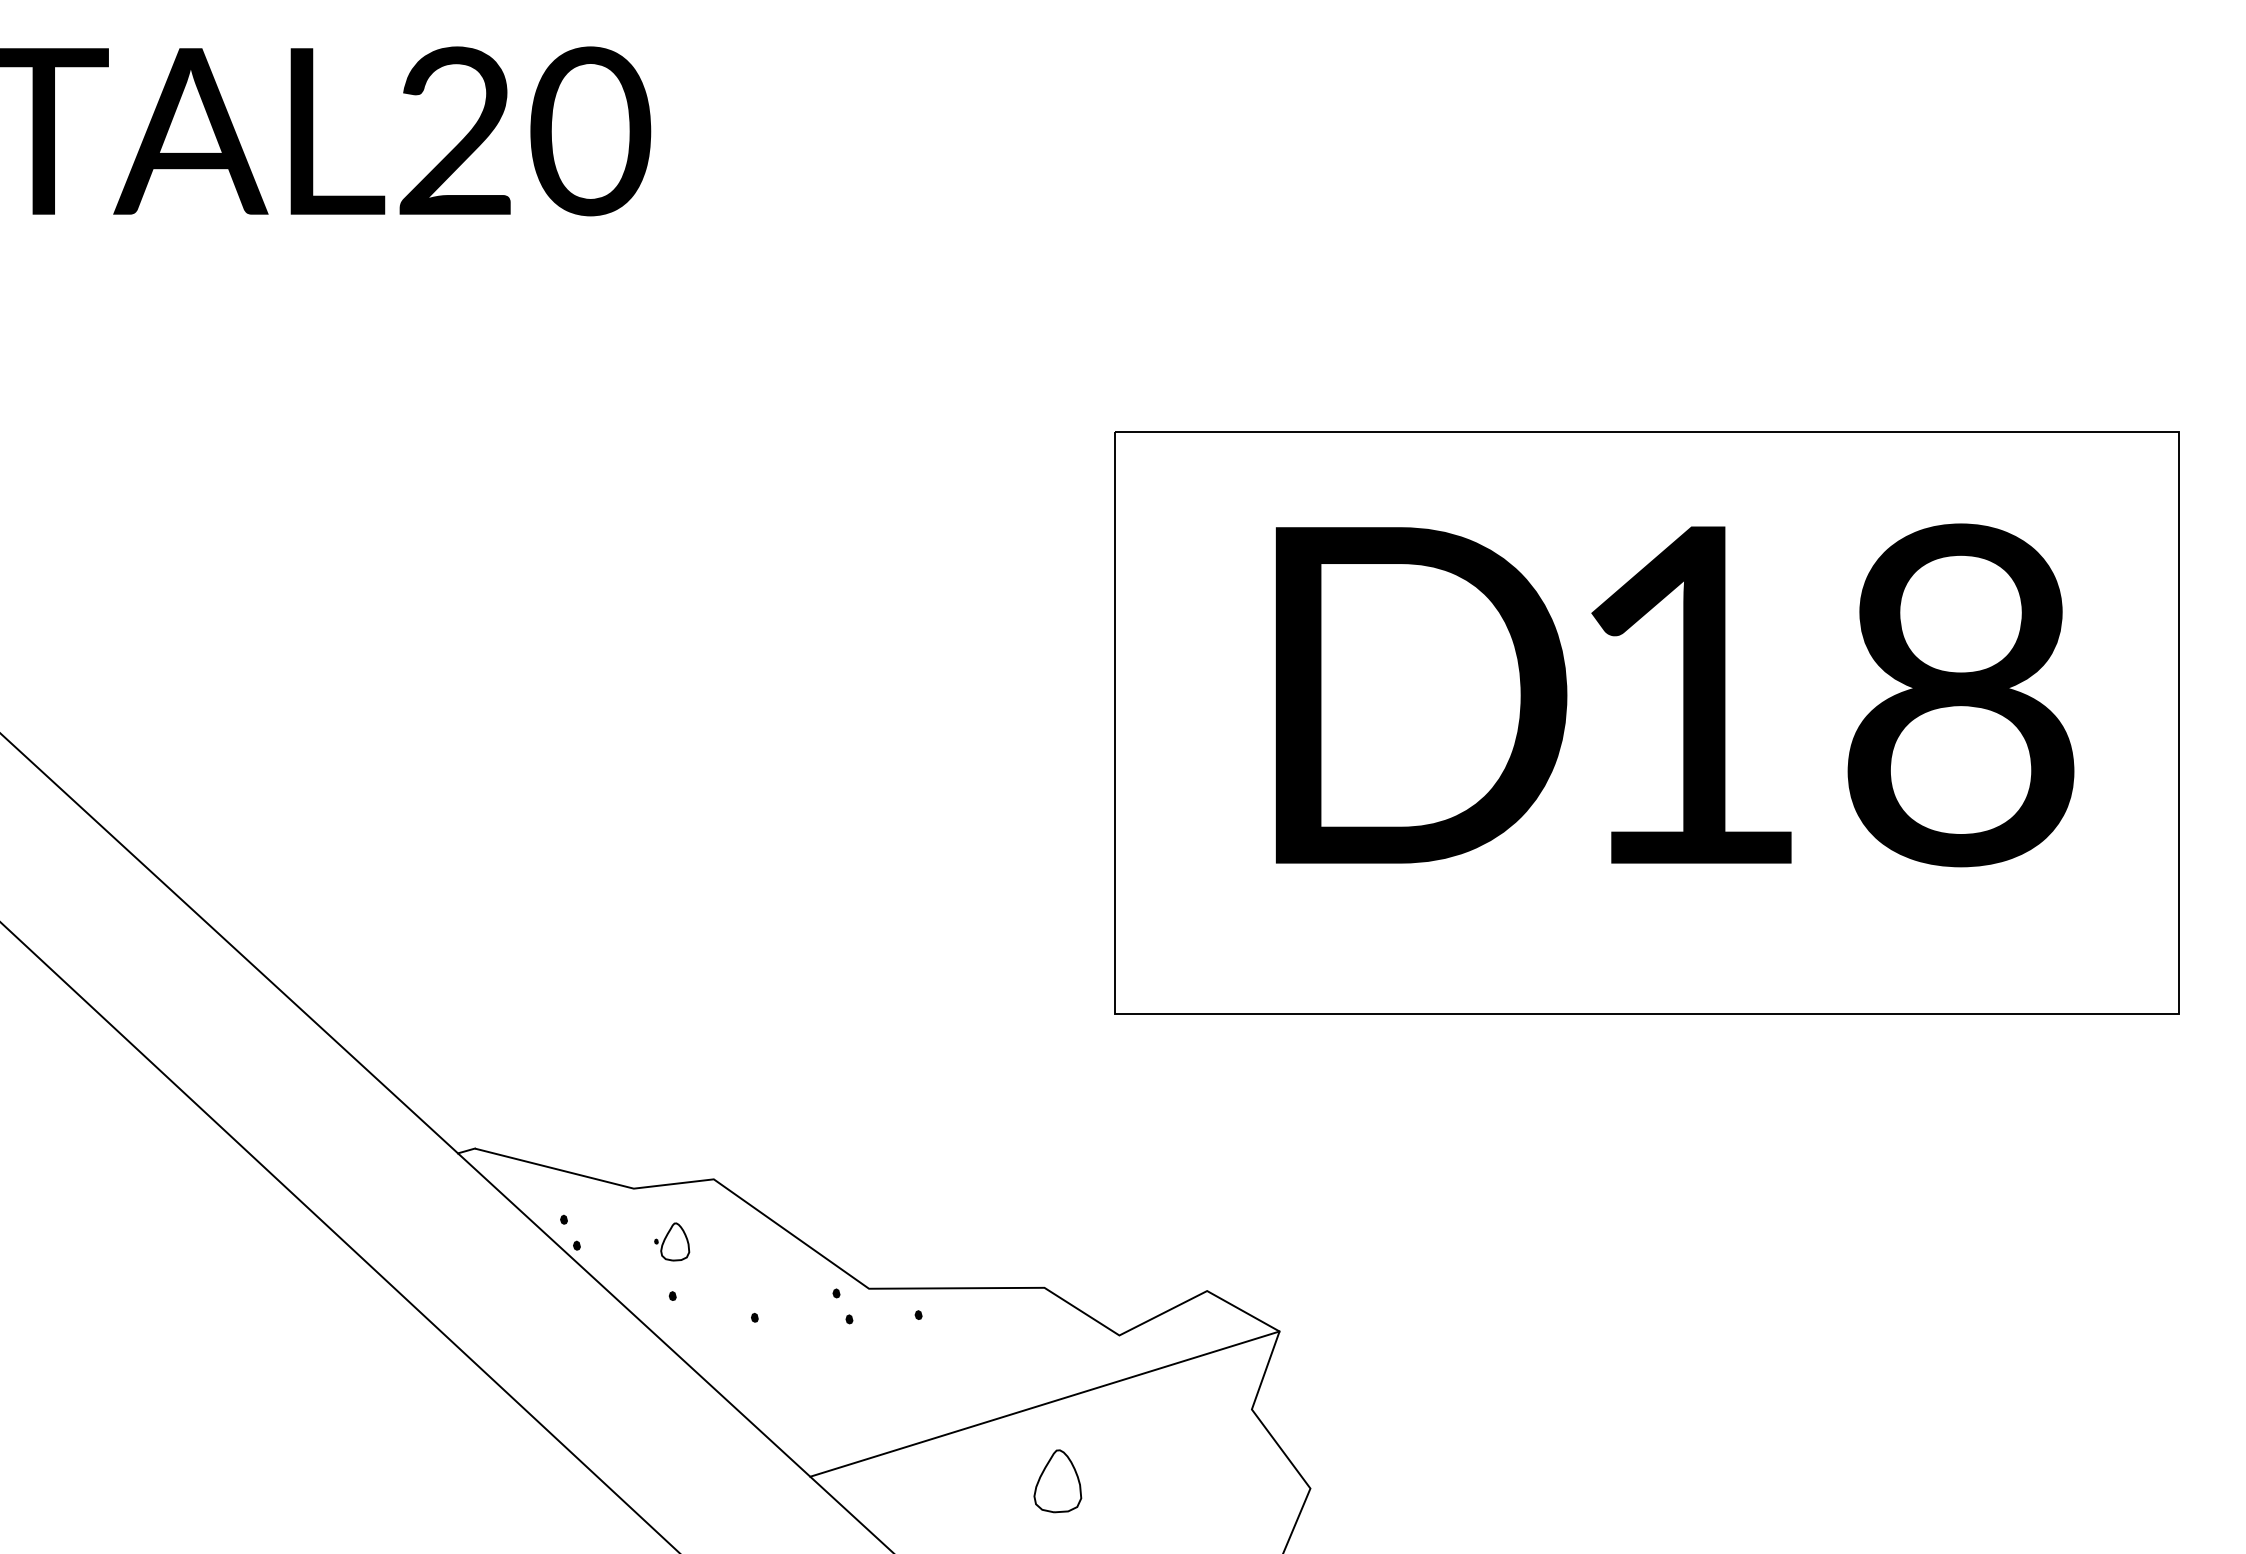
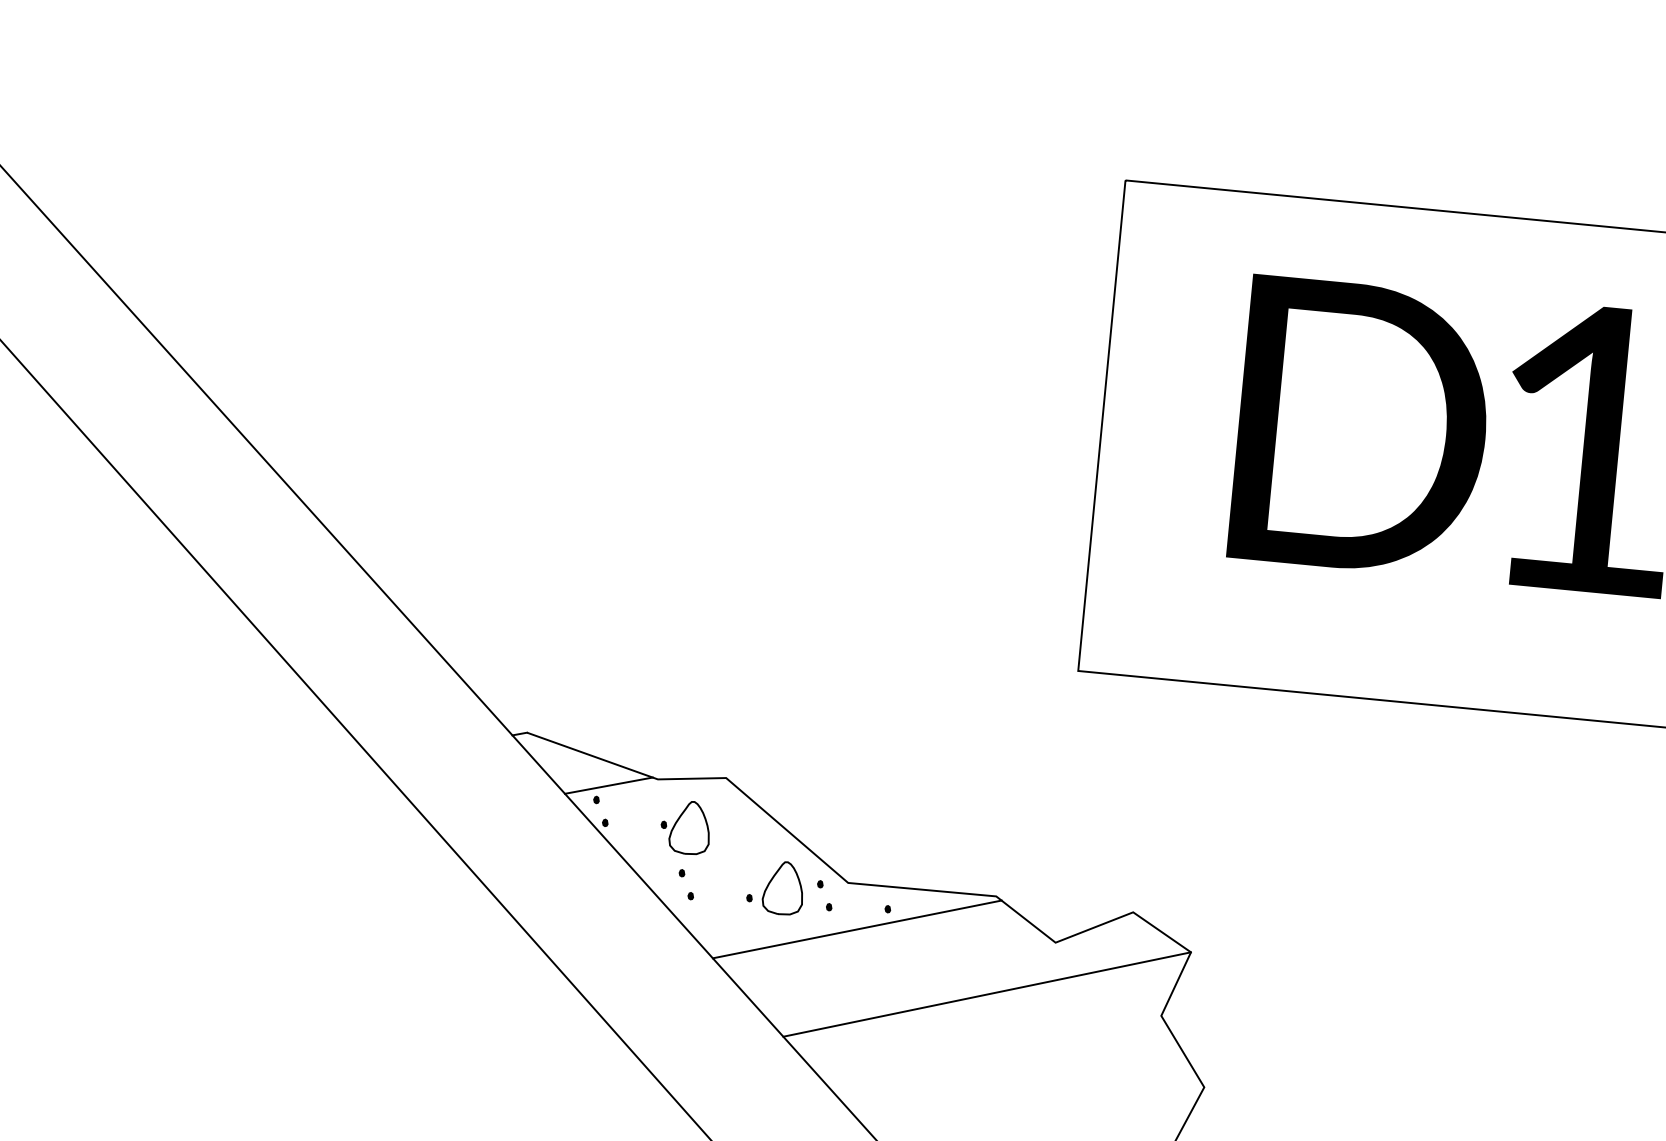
line: (576, 1201) -> (608, 785), added
part: (671, 1241) -> (685, 827), size x1.67
fill: (685, 1321) -> (690, 895), added
line: (884, 1342) -> (856, 929), added
part: (1057, 1481) -> (783, 888), moved

